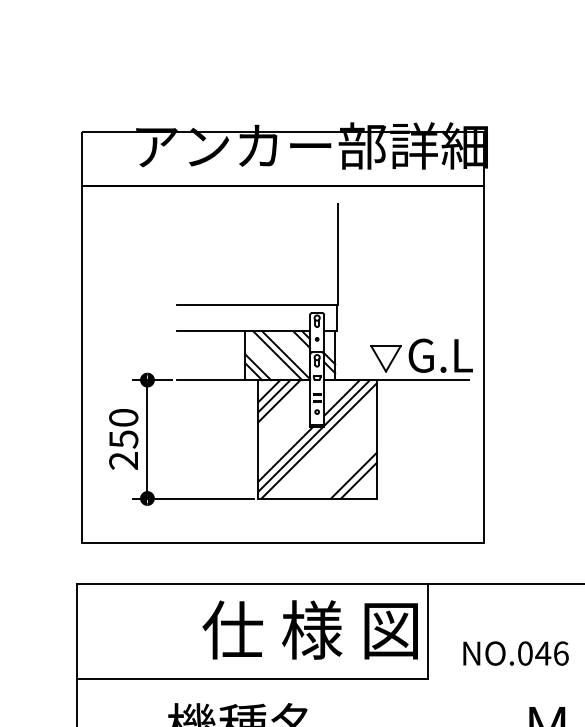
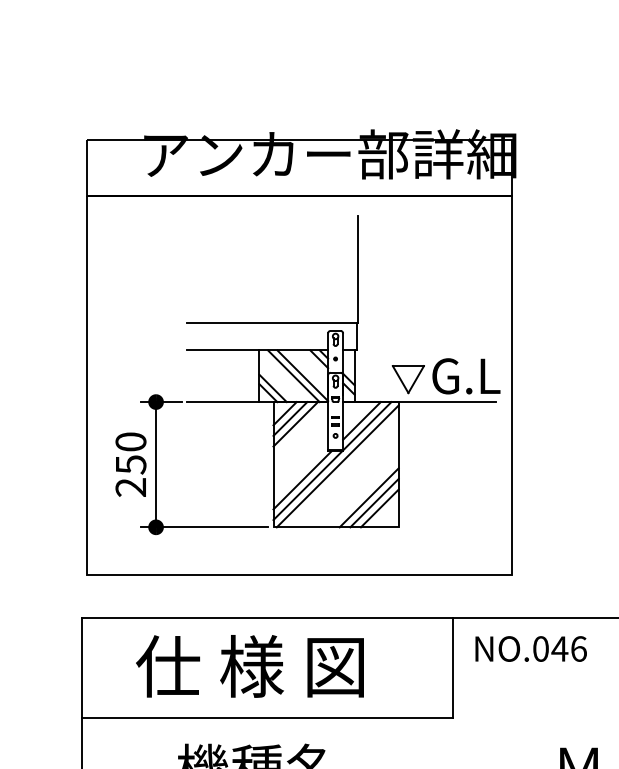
line: (348, 470) -> (368, 497), added
text: (309, 629) -> (249, 665), moved
text: (515, 653) -> (530, 648), moved

